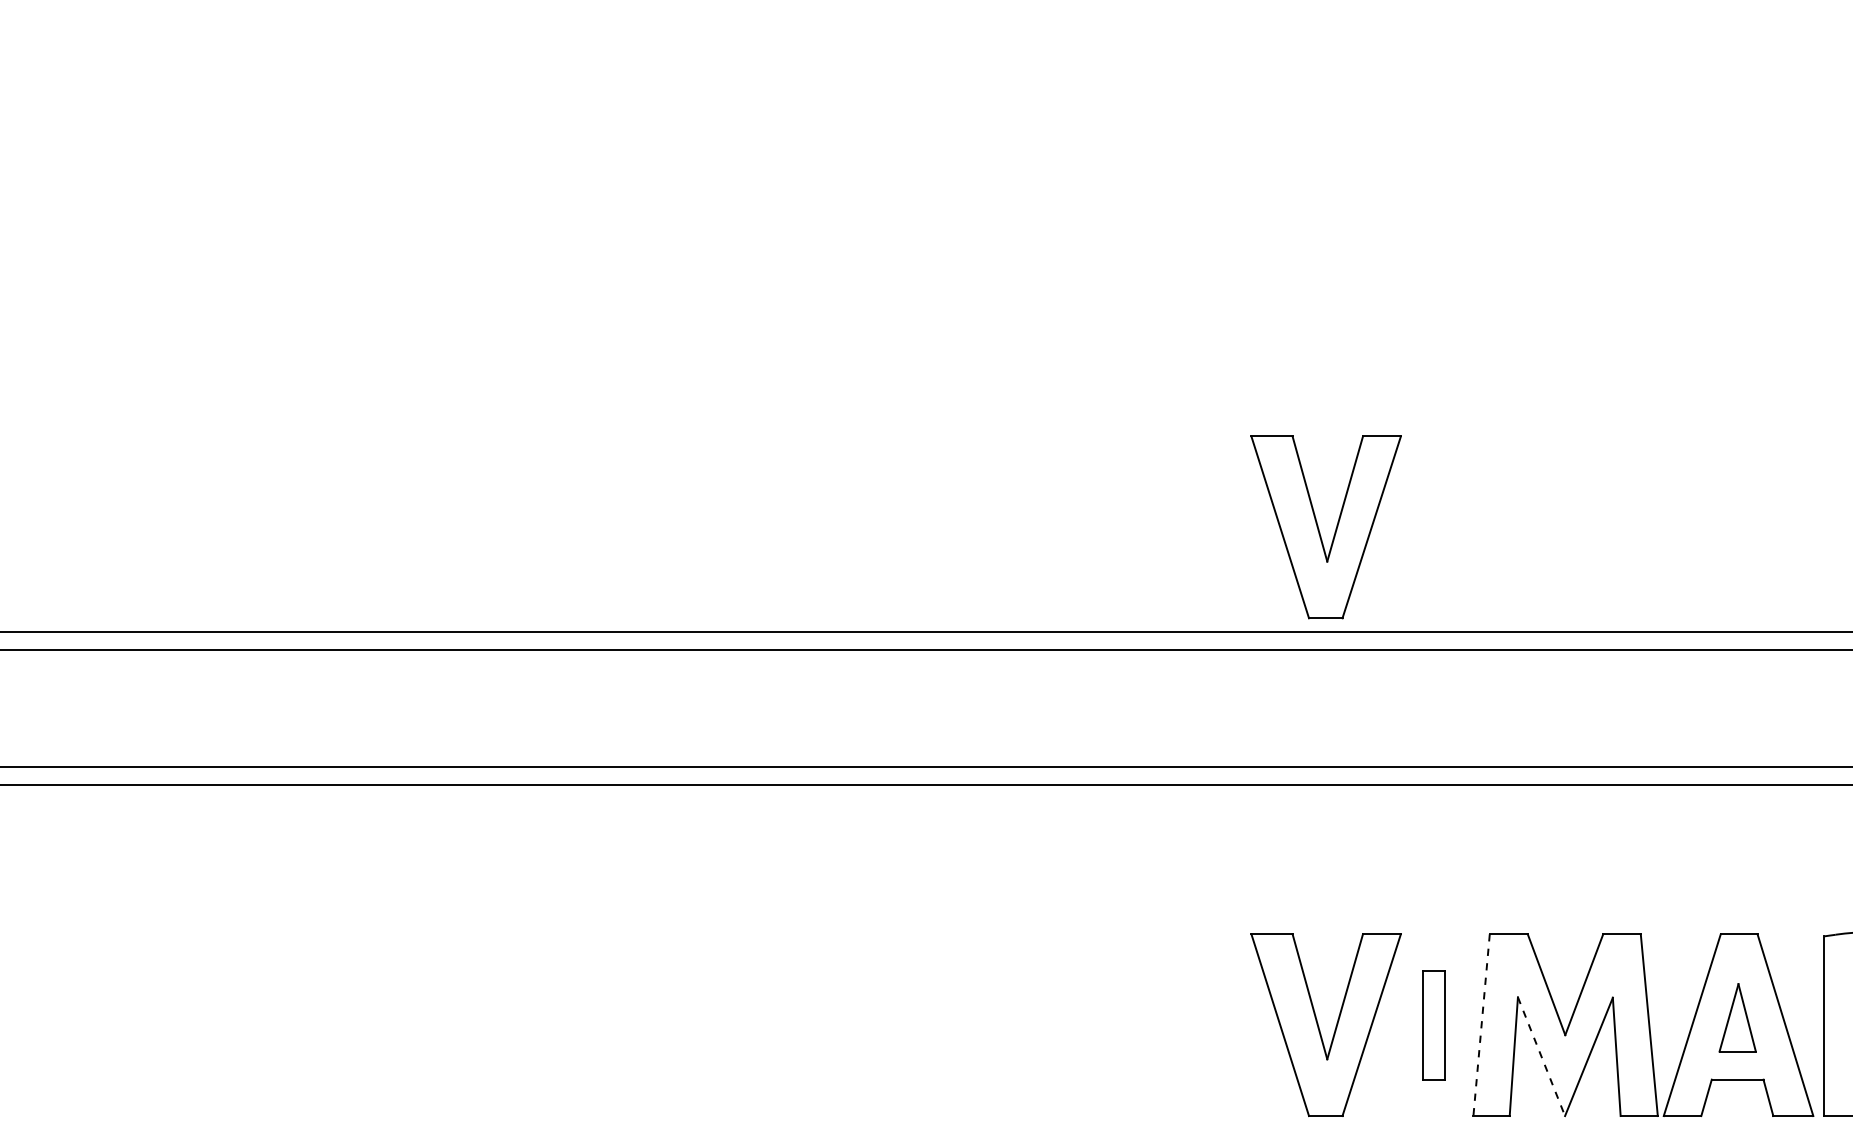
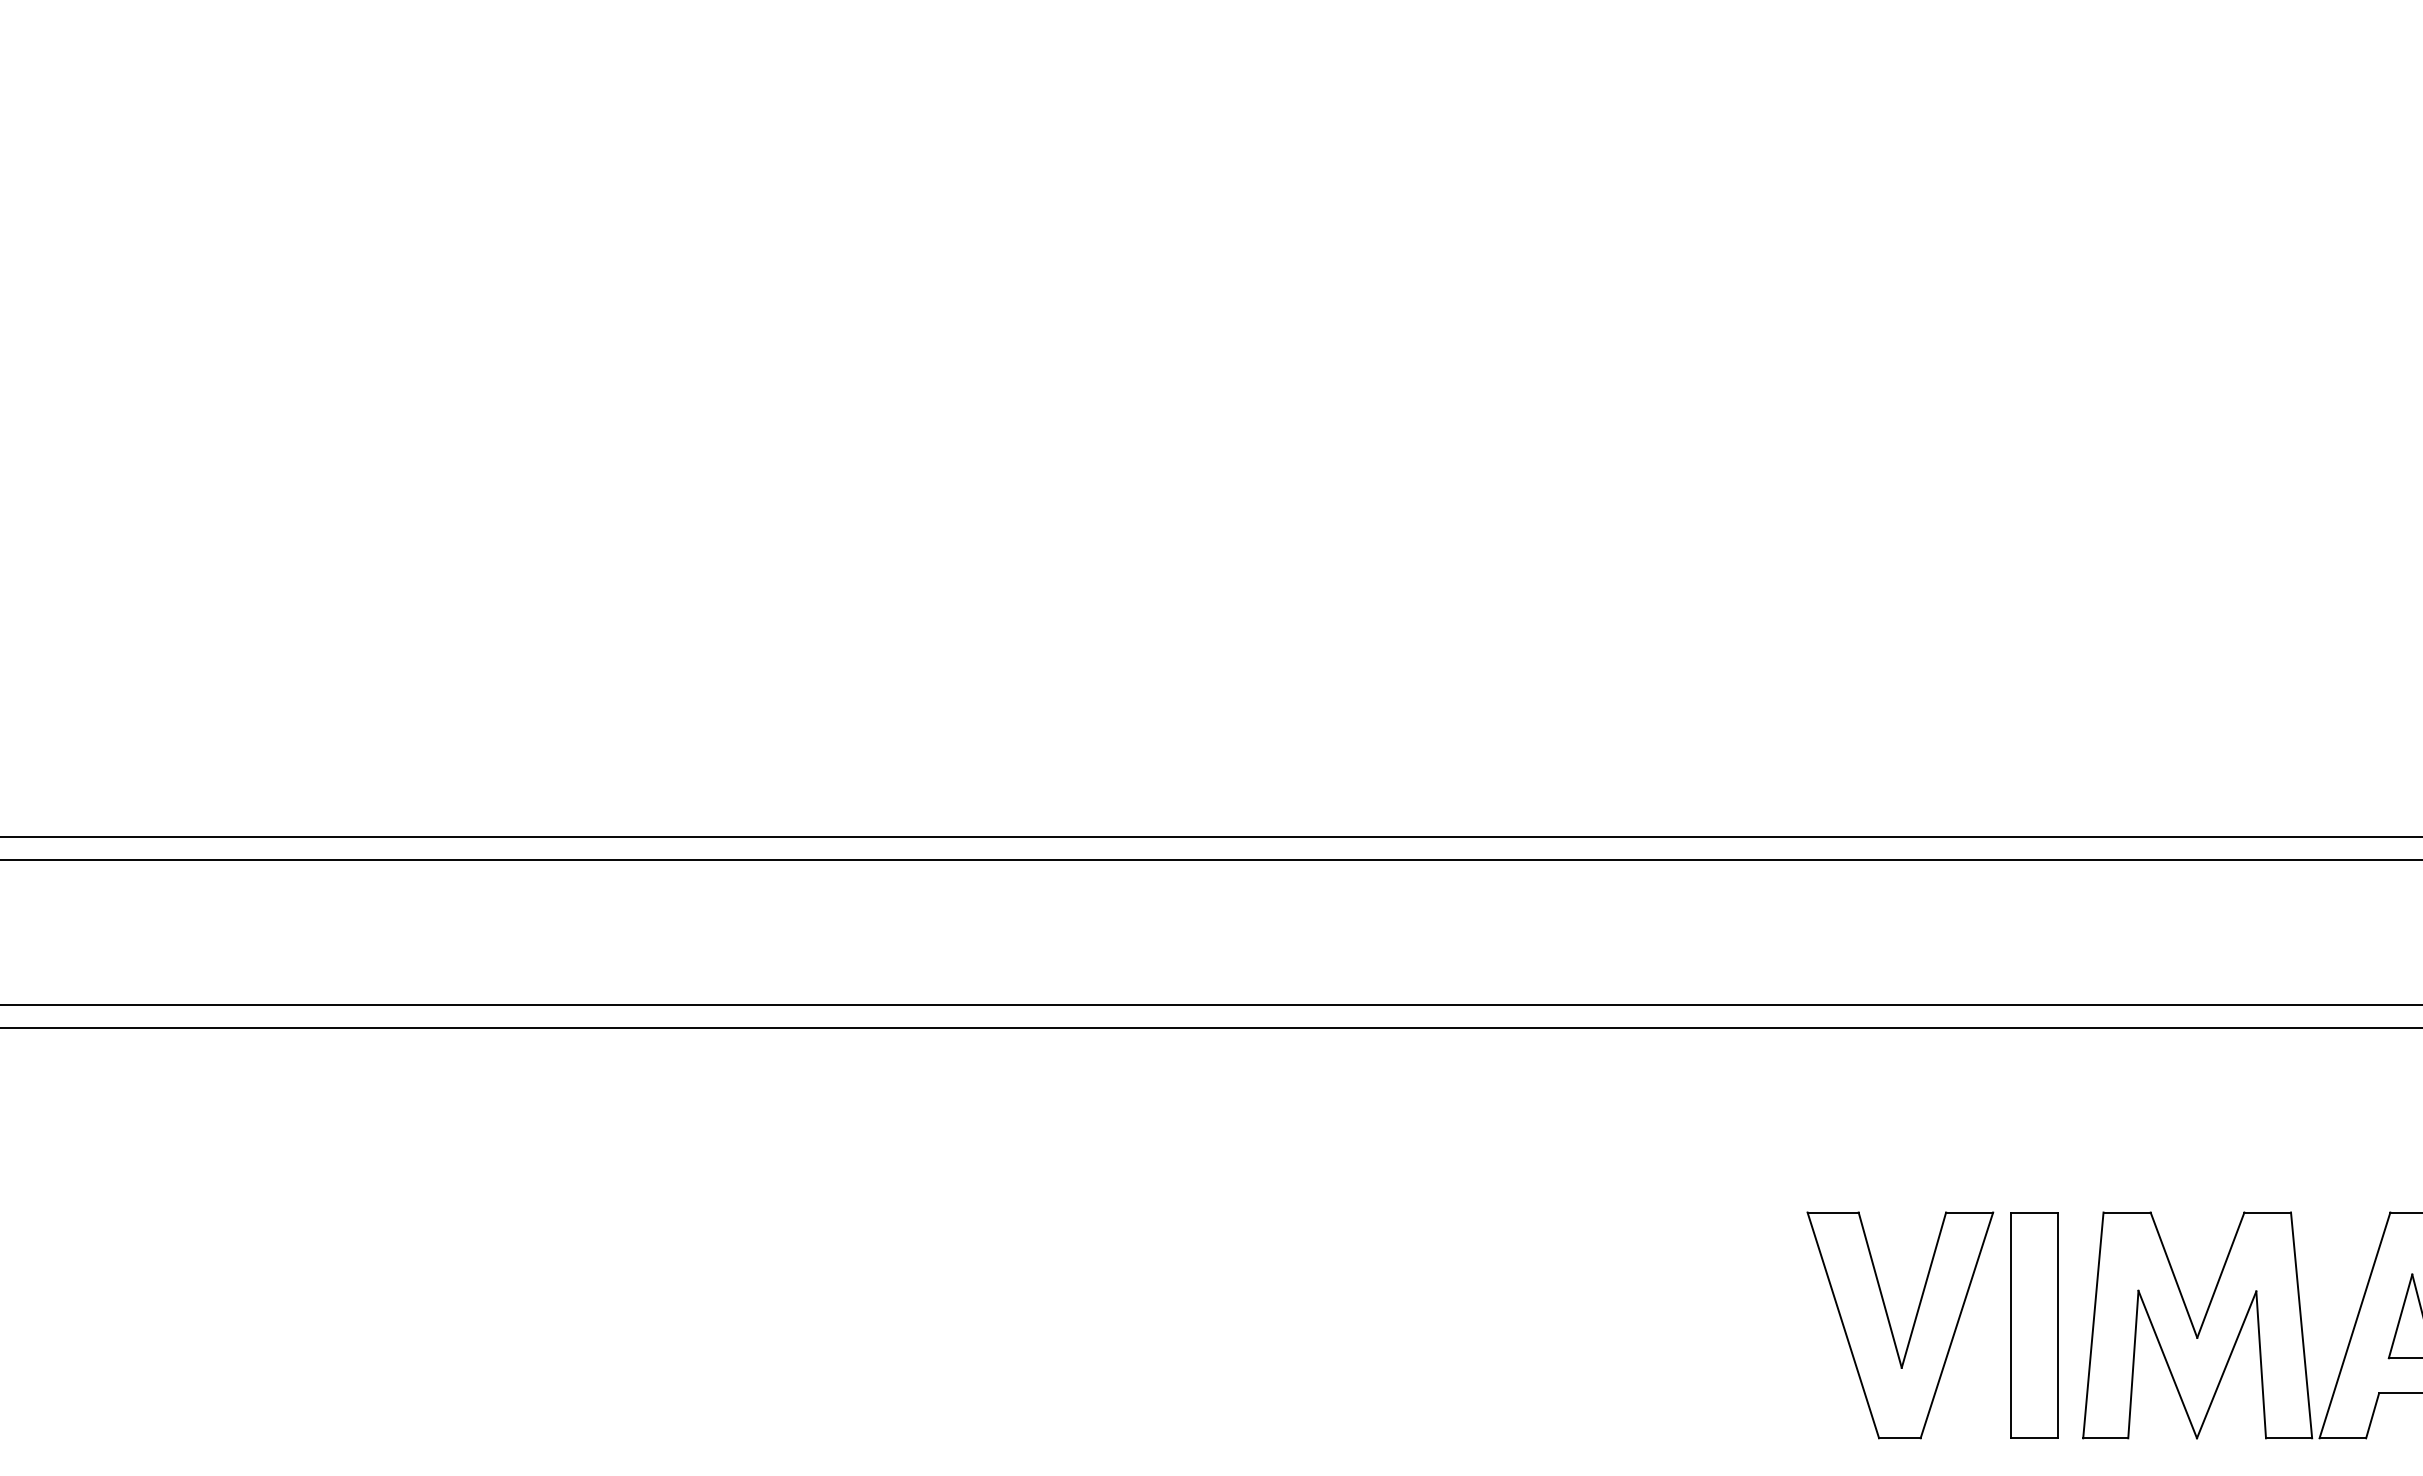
part: (1319, 530) -> (1892, 711), removed
part: (1434, 1025) -> (2034, 1325), size x1.67
line: (1481, 1025) -> (2093, 1325), dashed -> solid
line: (1541, 1057) -> (2167, 1365), dashed -> solid

